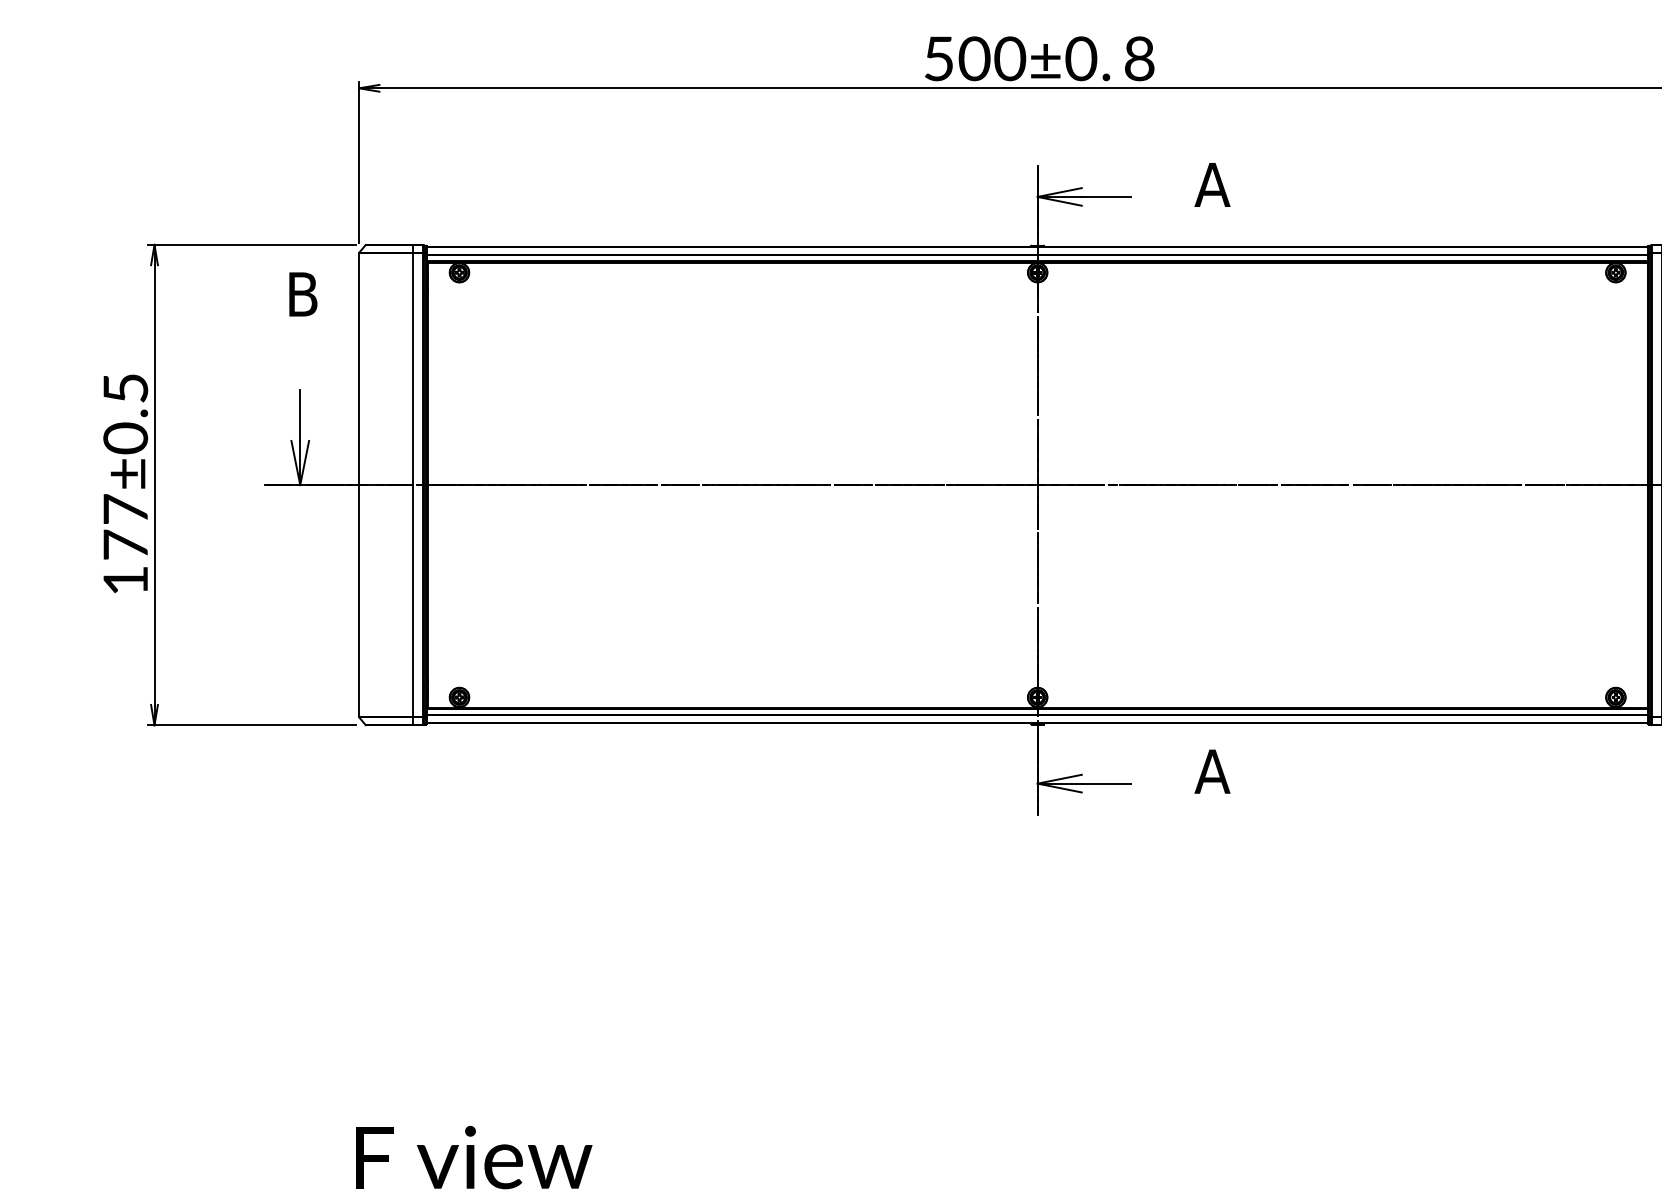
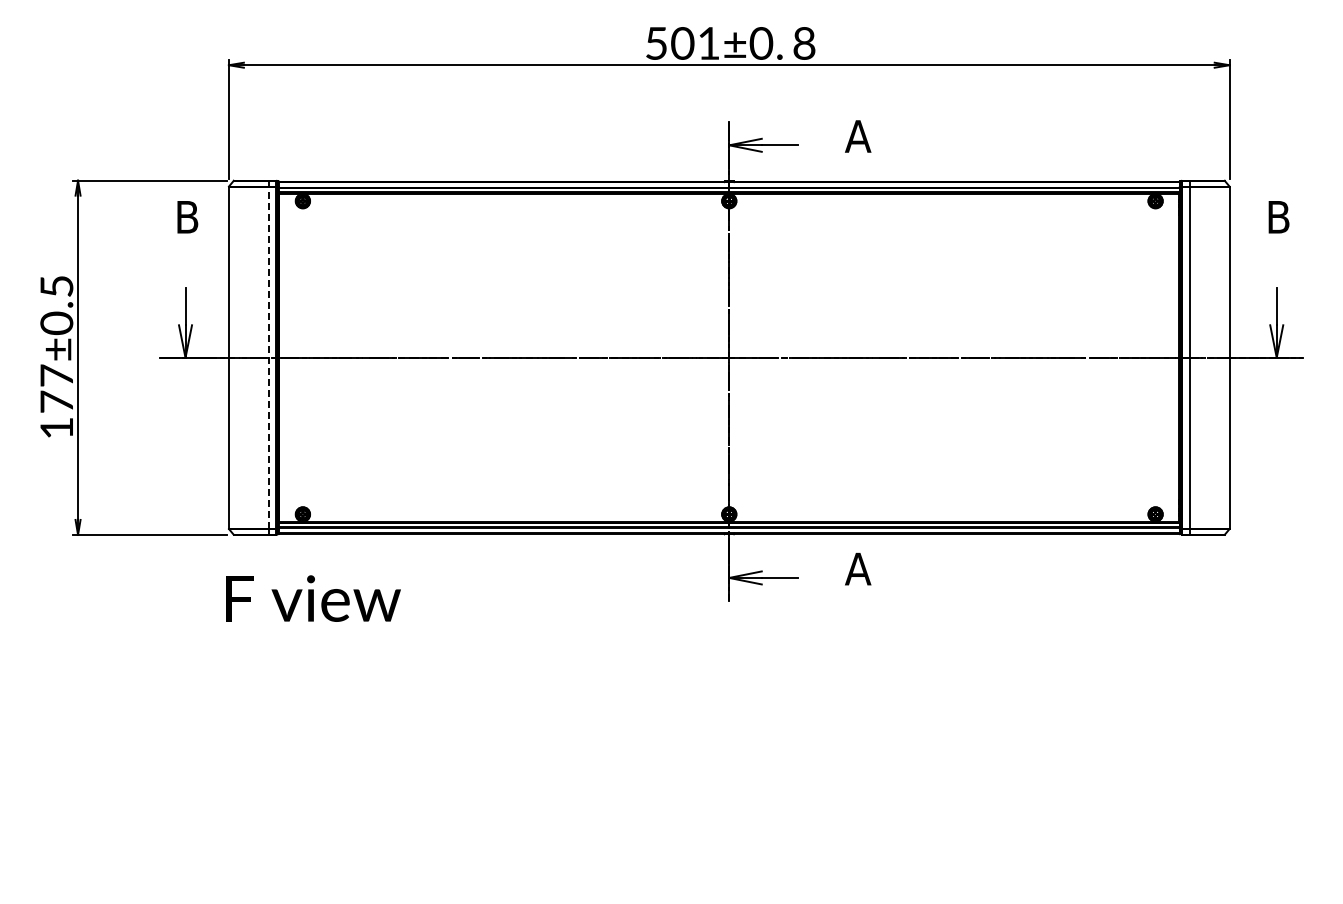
text: (1009, 58) -> (708, 43), 500±0. -> 501±0.
line: (412, 484) -> (268, 357), solid -> dashed
text: (473, 1157) -> (313, 598), moved

